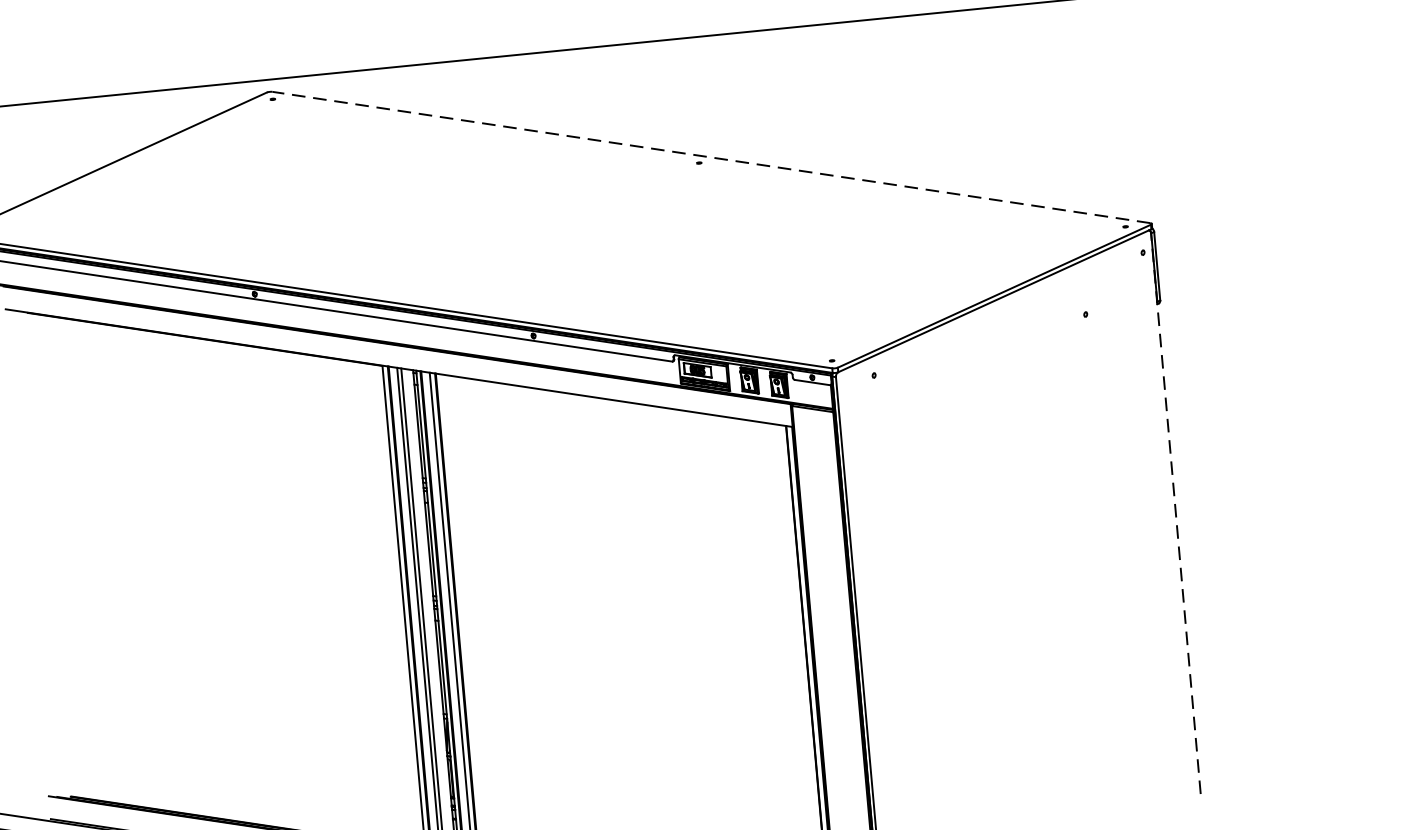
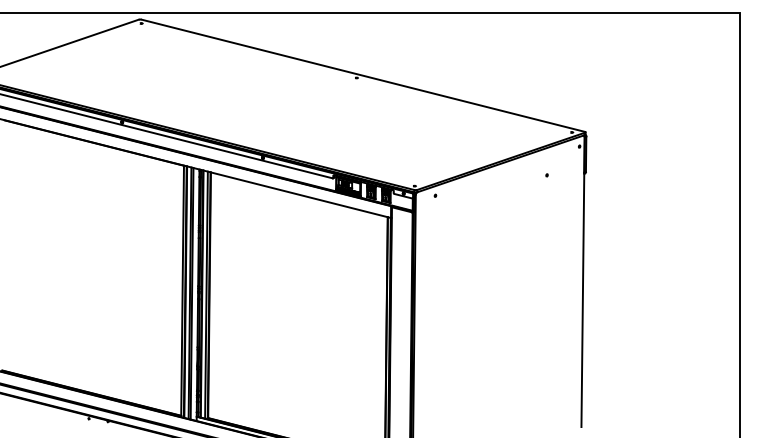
line: (711, 156) -> (363, 75), dashed -> solid
line: (1176, 514) -> (583, 282), dashed -> solid

